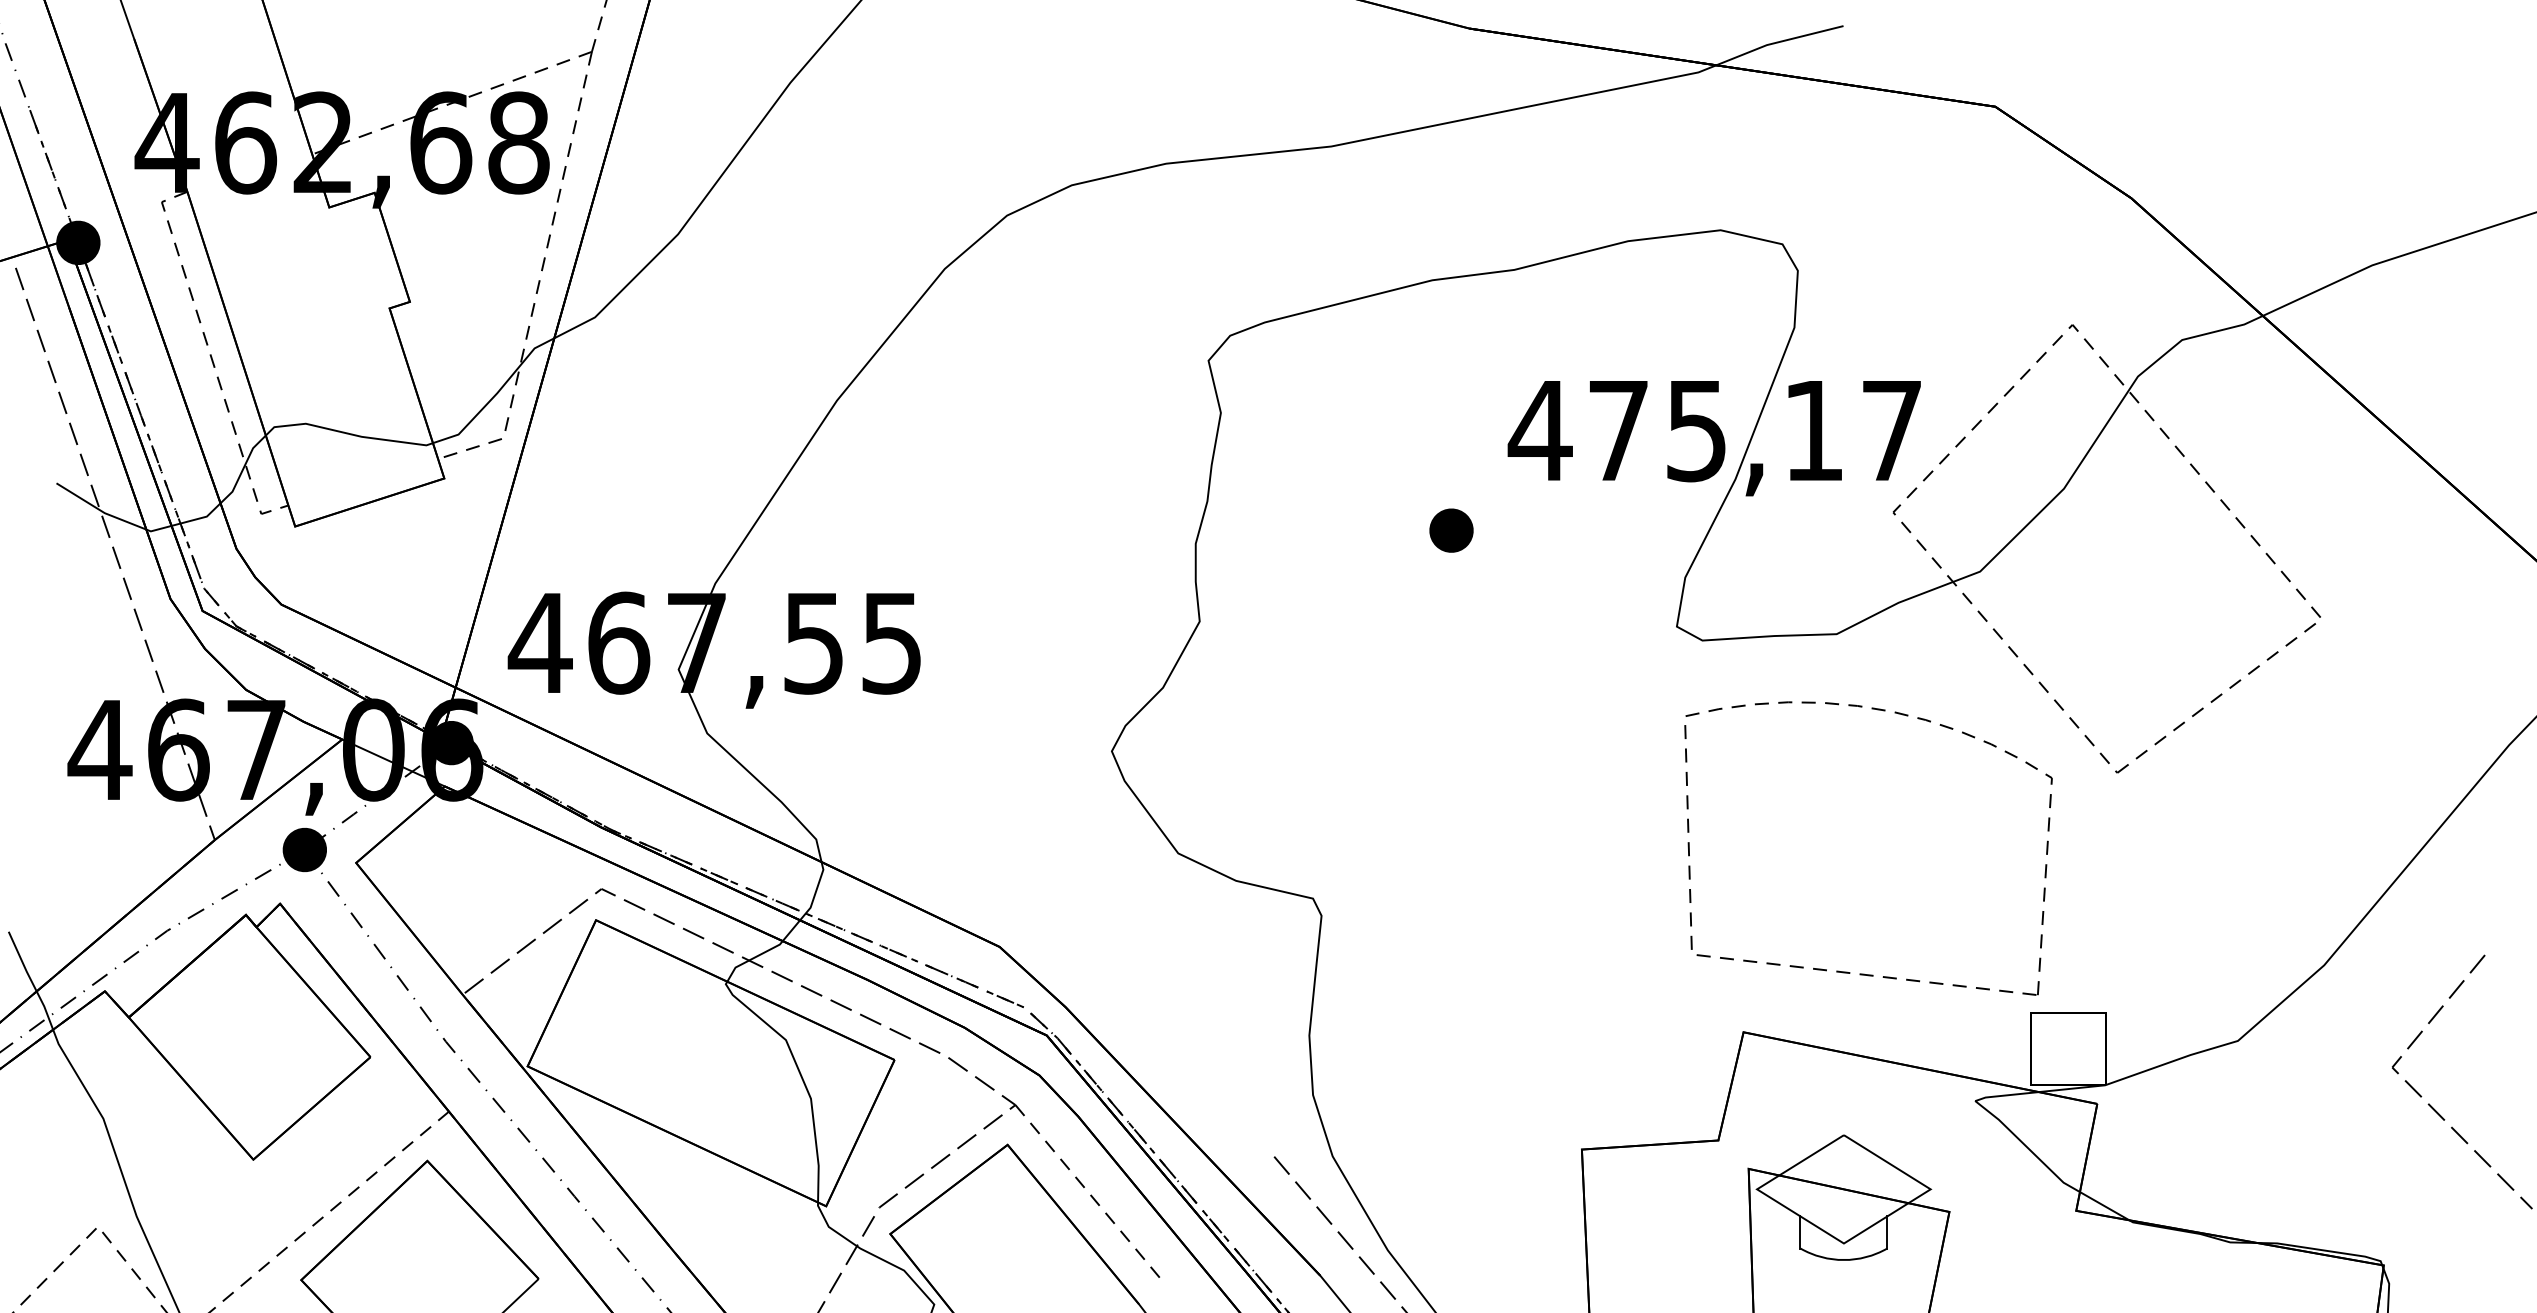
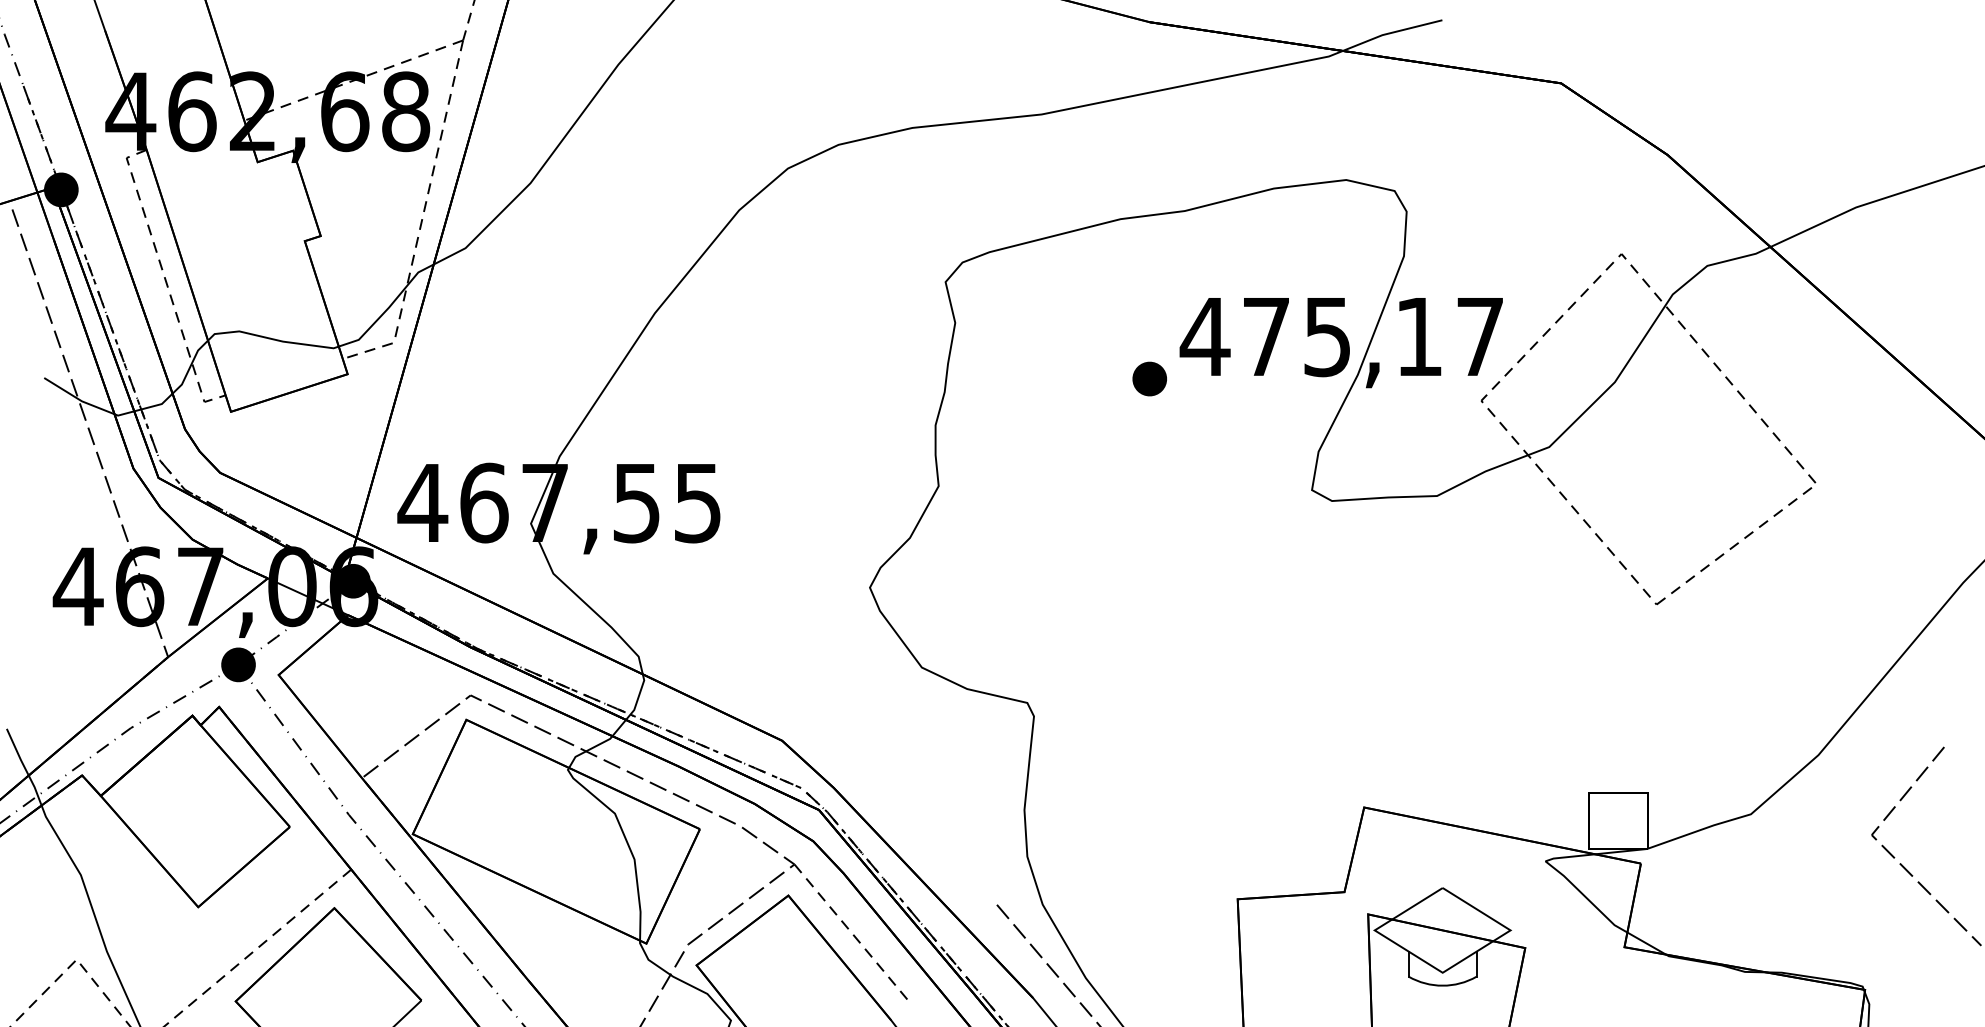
part: (1451, 530) -> (1149, 378), moved
part: (1847, 971) -> (1445, 759), removed

